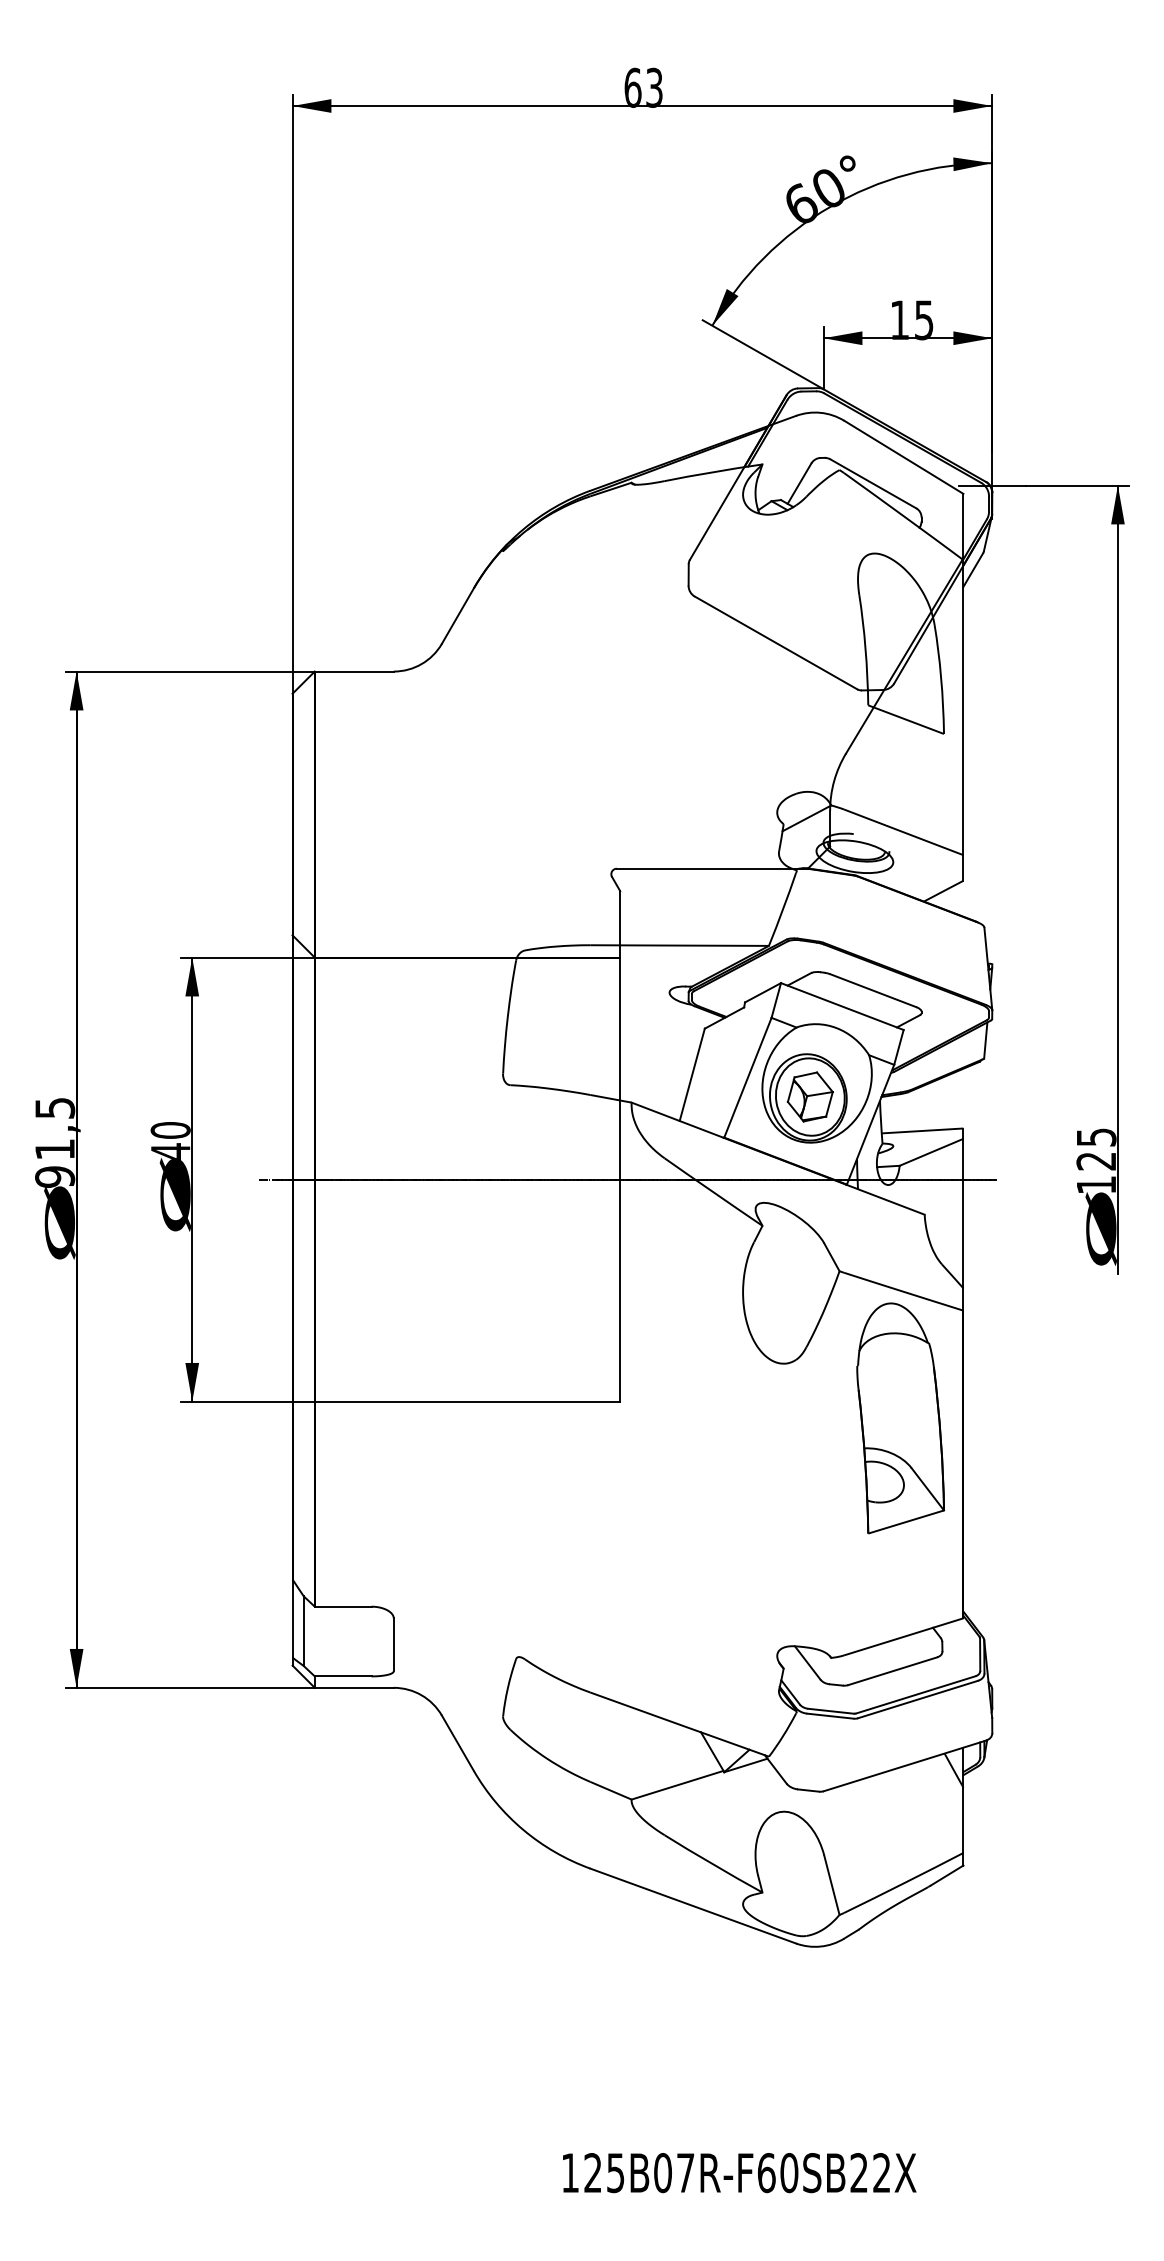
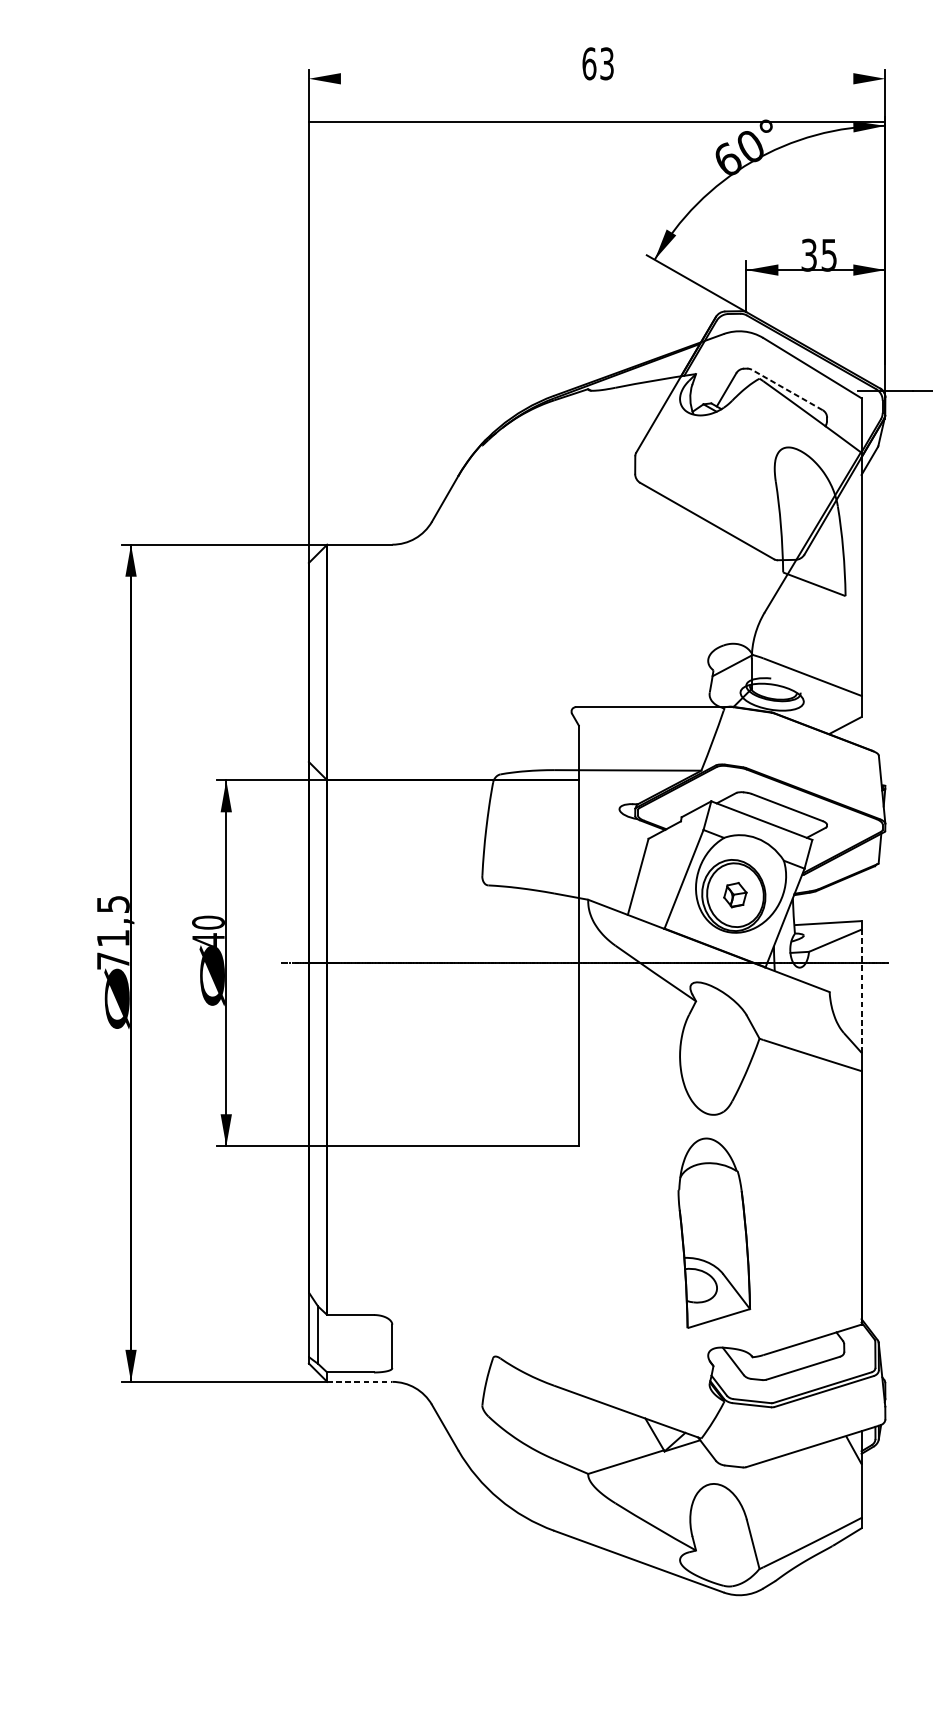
line: (642, 106) -> (597, 122), moved
text: (899, 320) -> (808, 255), 15 -> 35
line: (872, 483) -> (786, 389), solid -> dashed
part: (809, 1096) -> (734, 894), size x0.6
text: (55, 1176) -> (113, 960), 91,5 -> 71,5
line: (963, 1213) -> (861, 991), solid -> dashed
part: (900, 1418) -> (714, 1233), moved
line: (354, 1687) -> (359, 1381), solid -> dashed

